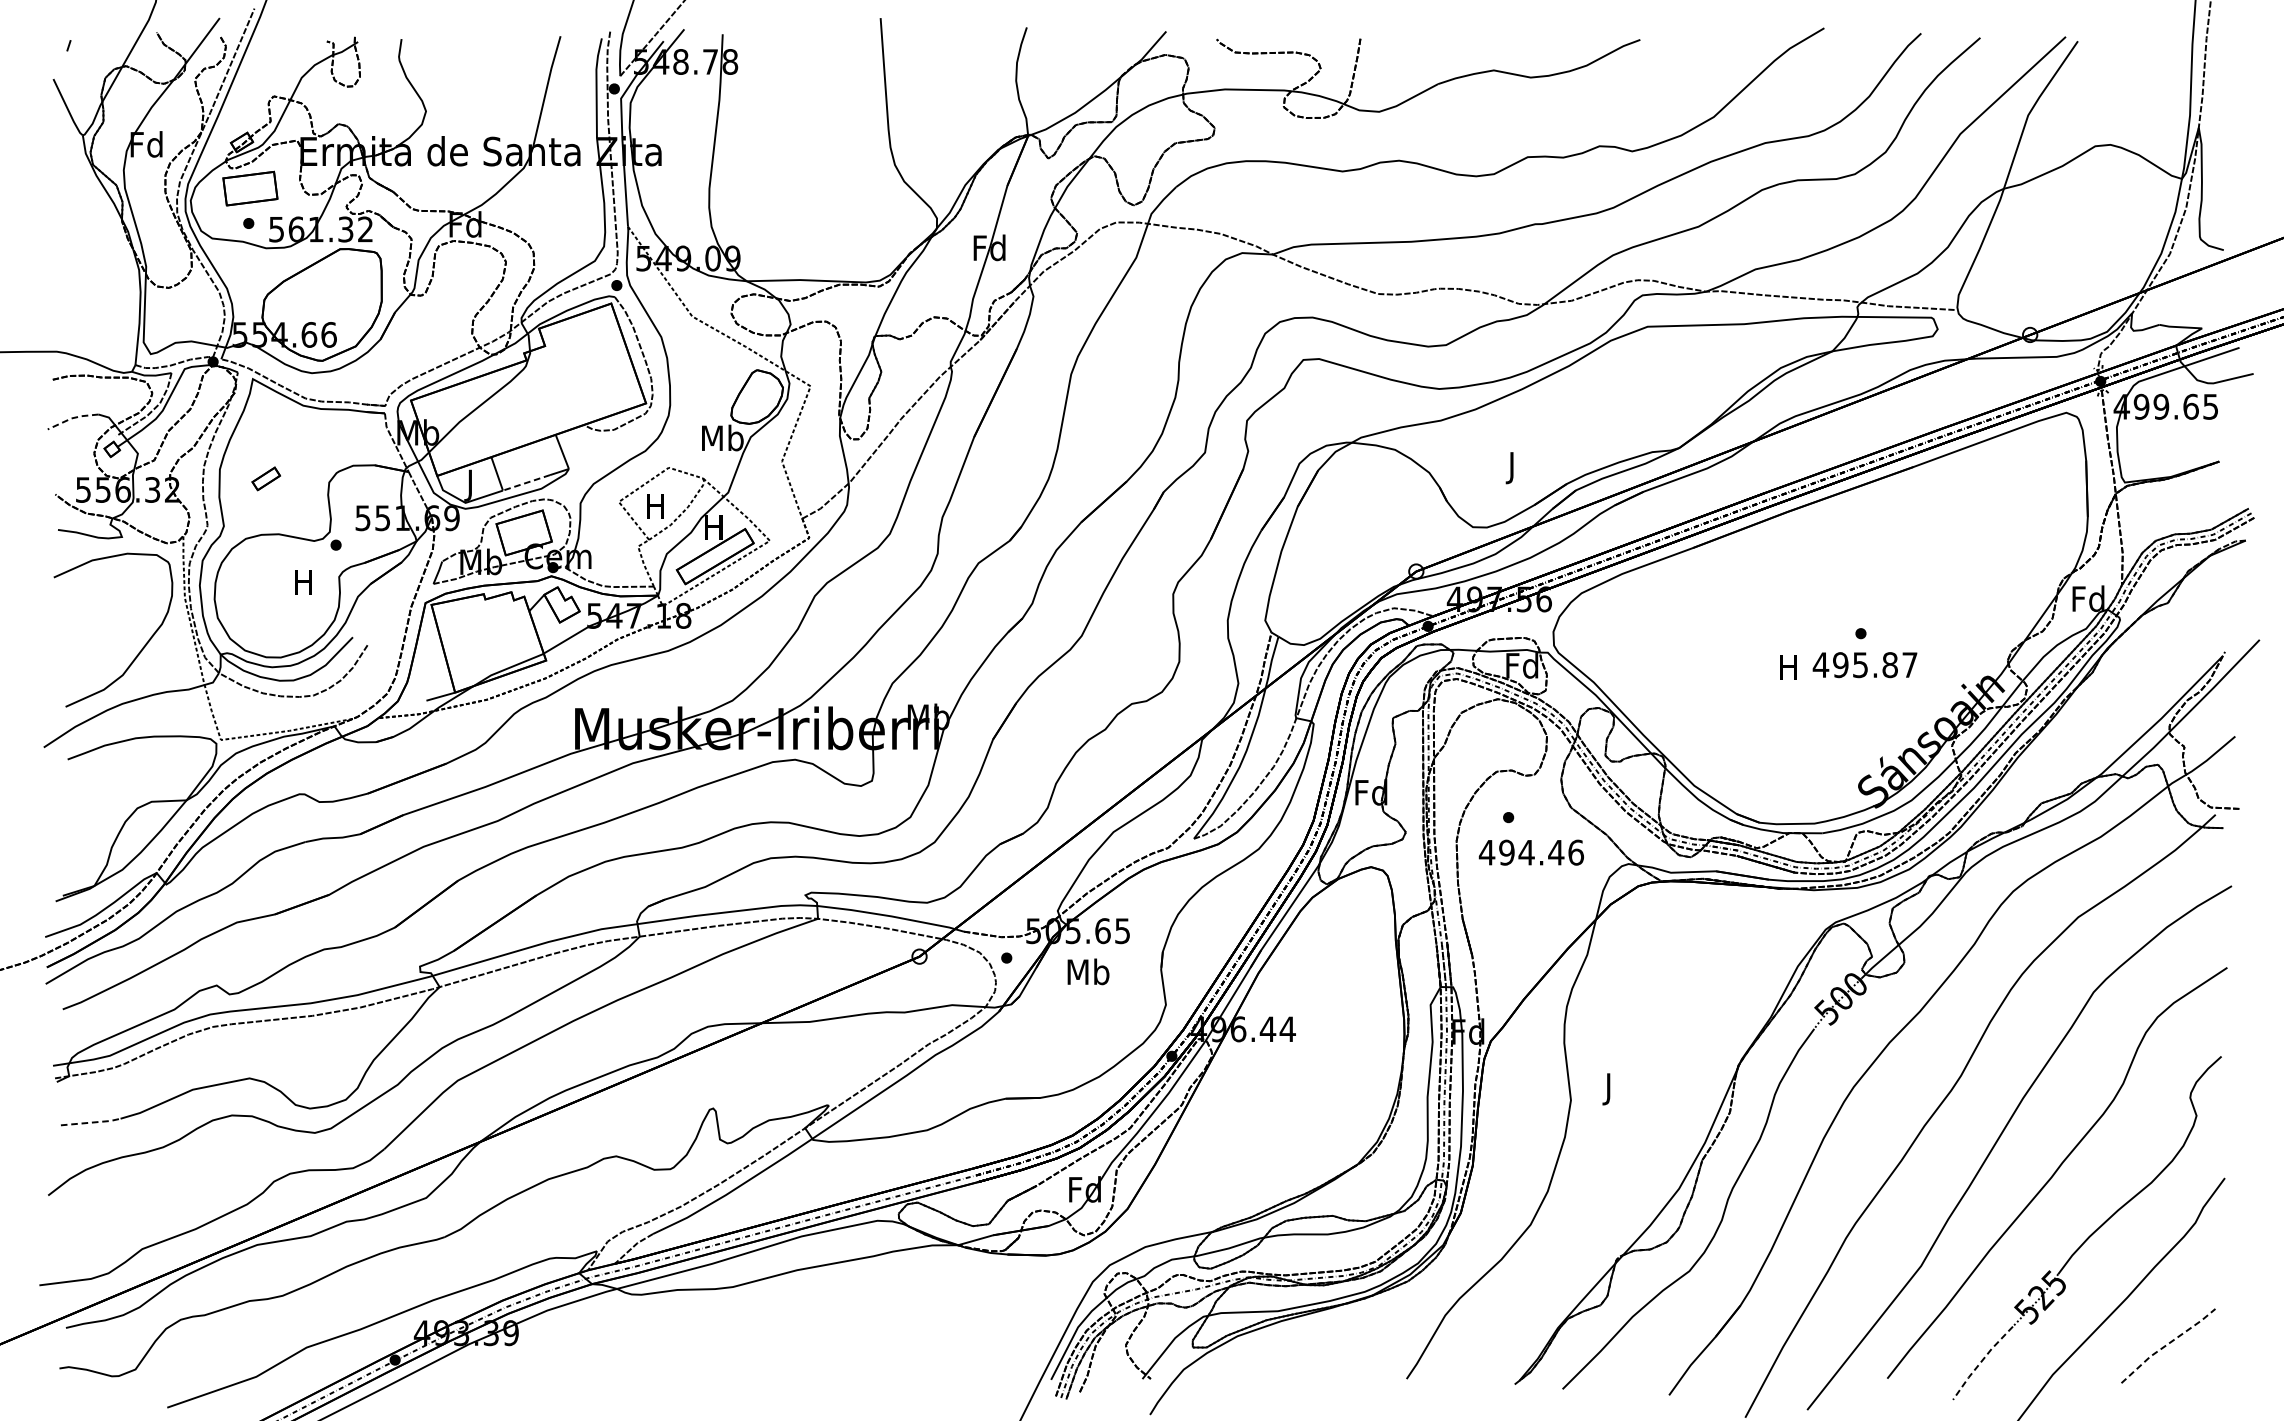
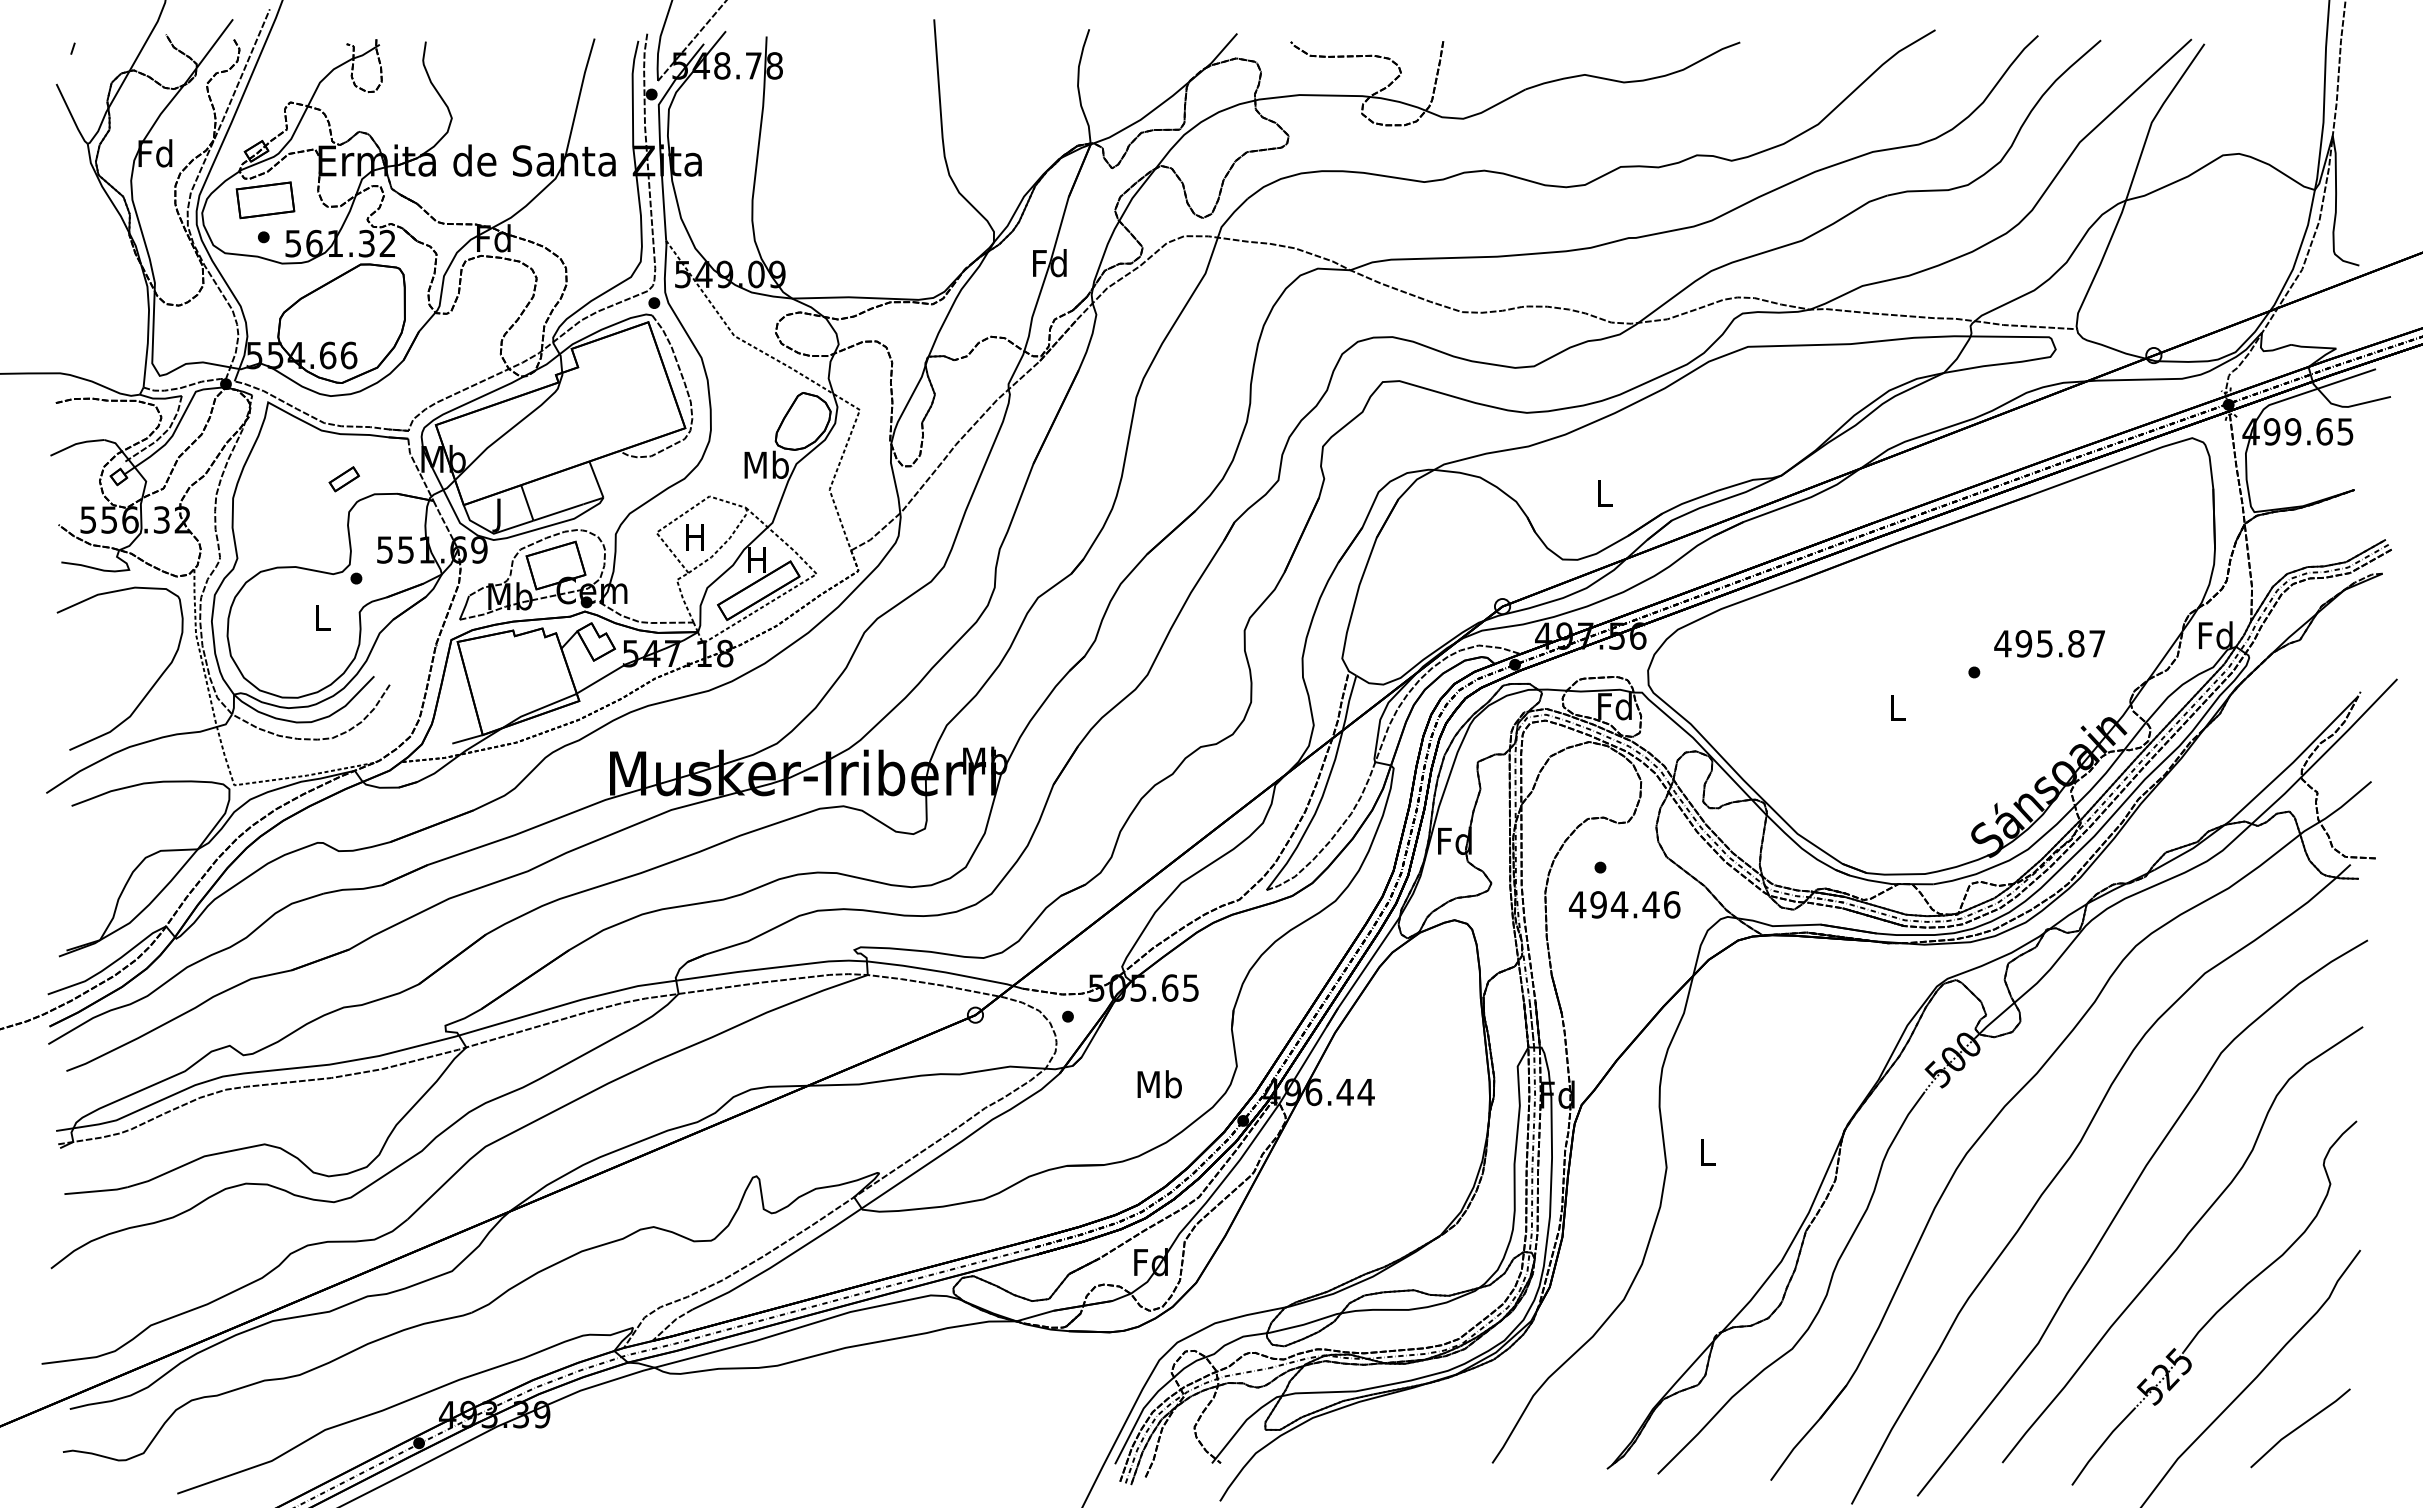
line: (71, 418) -> (75, 444), dashed -> solid
text: (1512, 467) -> (1604, 496), J -> L
part: (265, 479) -> (343, 479), moved
line: (526, 482) -> (558, 512), dashed -> solid
text: (303, 581) -> (321, 617), H -> L
text: (1864, 664) -> (2049, 643), moved
text: (1787, 666) -> (1896, 707), H -> L
text: (1088, 972) -> (1159, 1084), moved
text: (1609, 1088) -> (1707, 1155), J -> L
line: (92, 1122) -> (97, 1191), dashed -> solid
line: (2168, 1344) -> (2300, 1426), dashed -> solid
line: (1980, 1362) -> (2101, 1445), dashed -> solid

